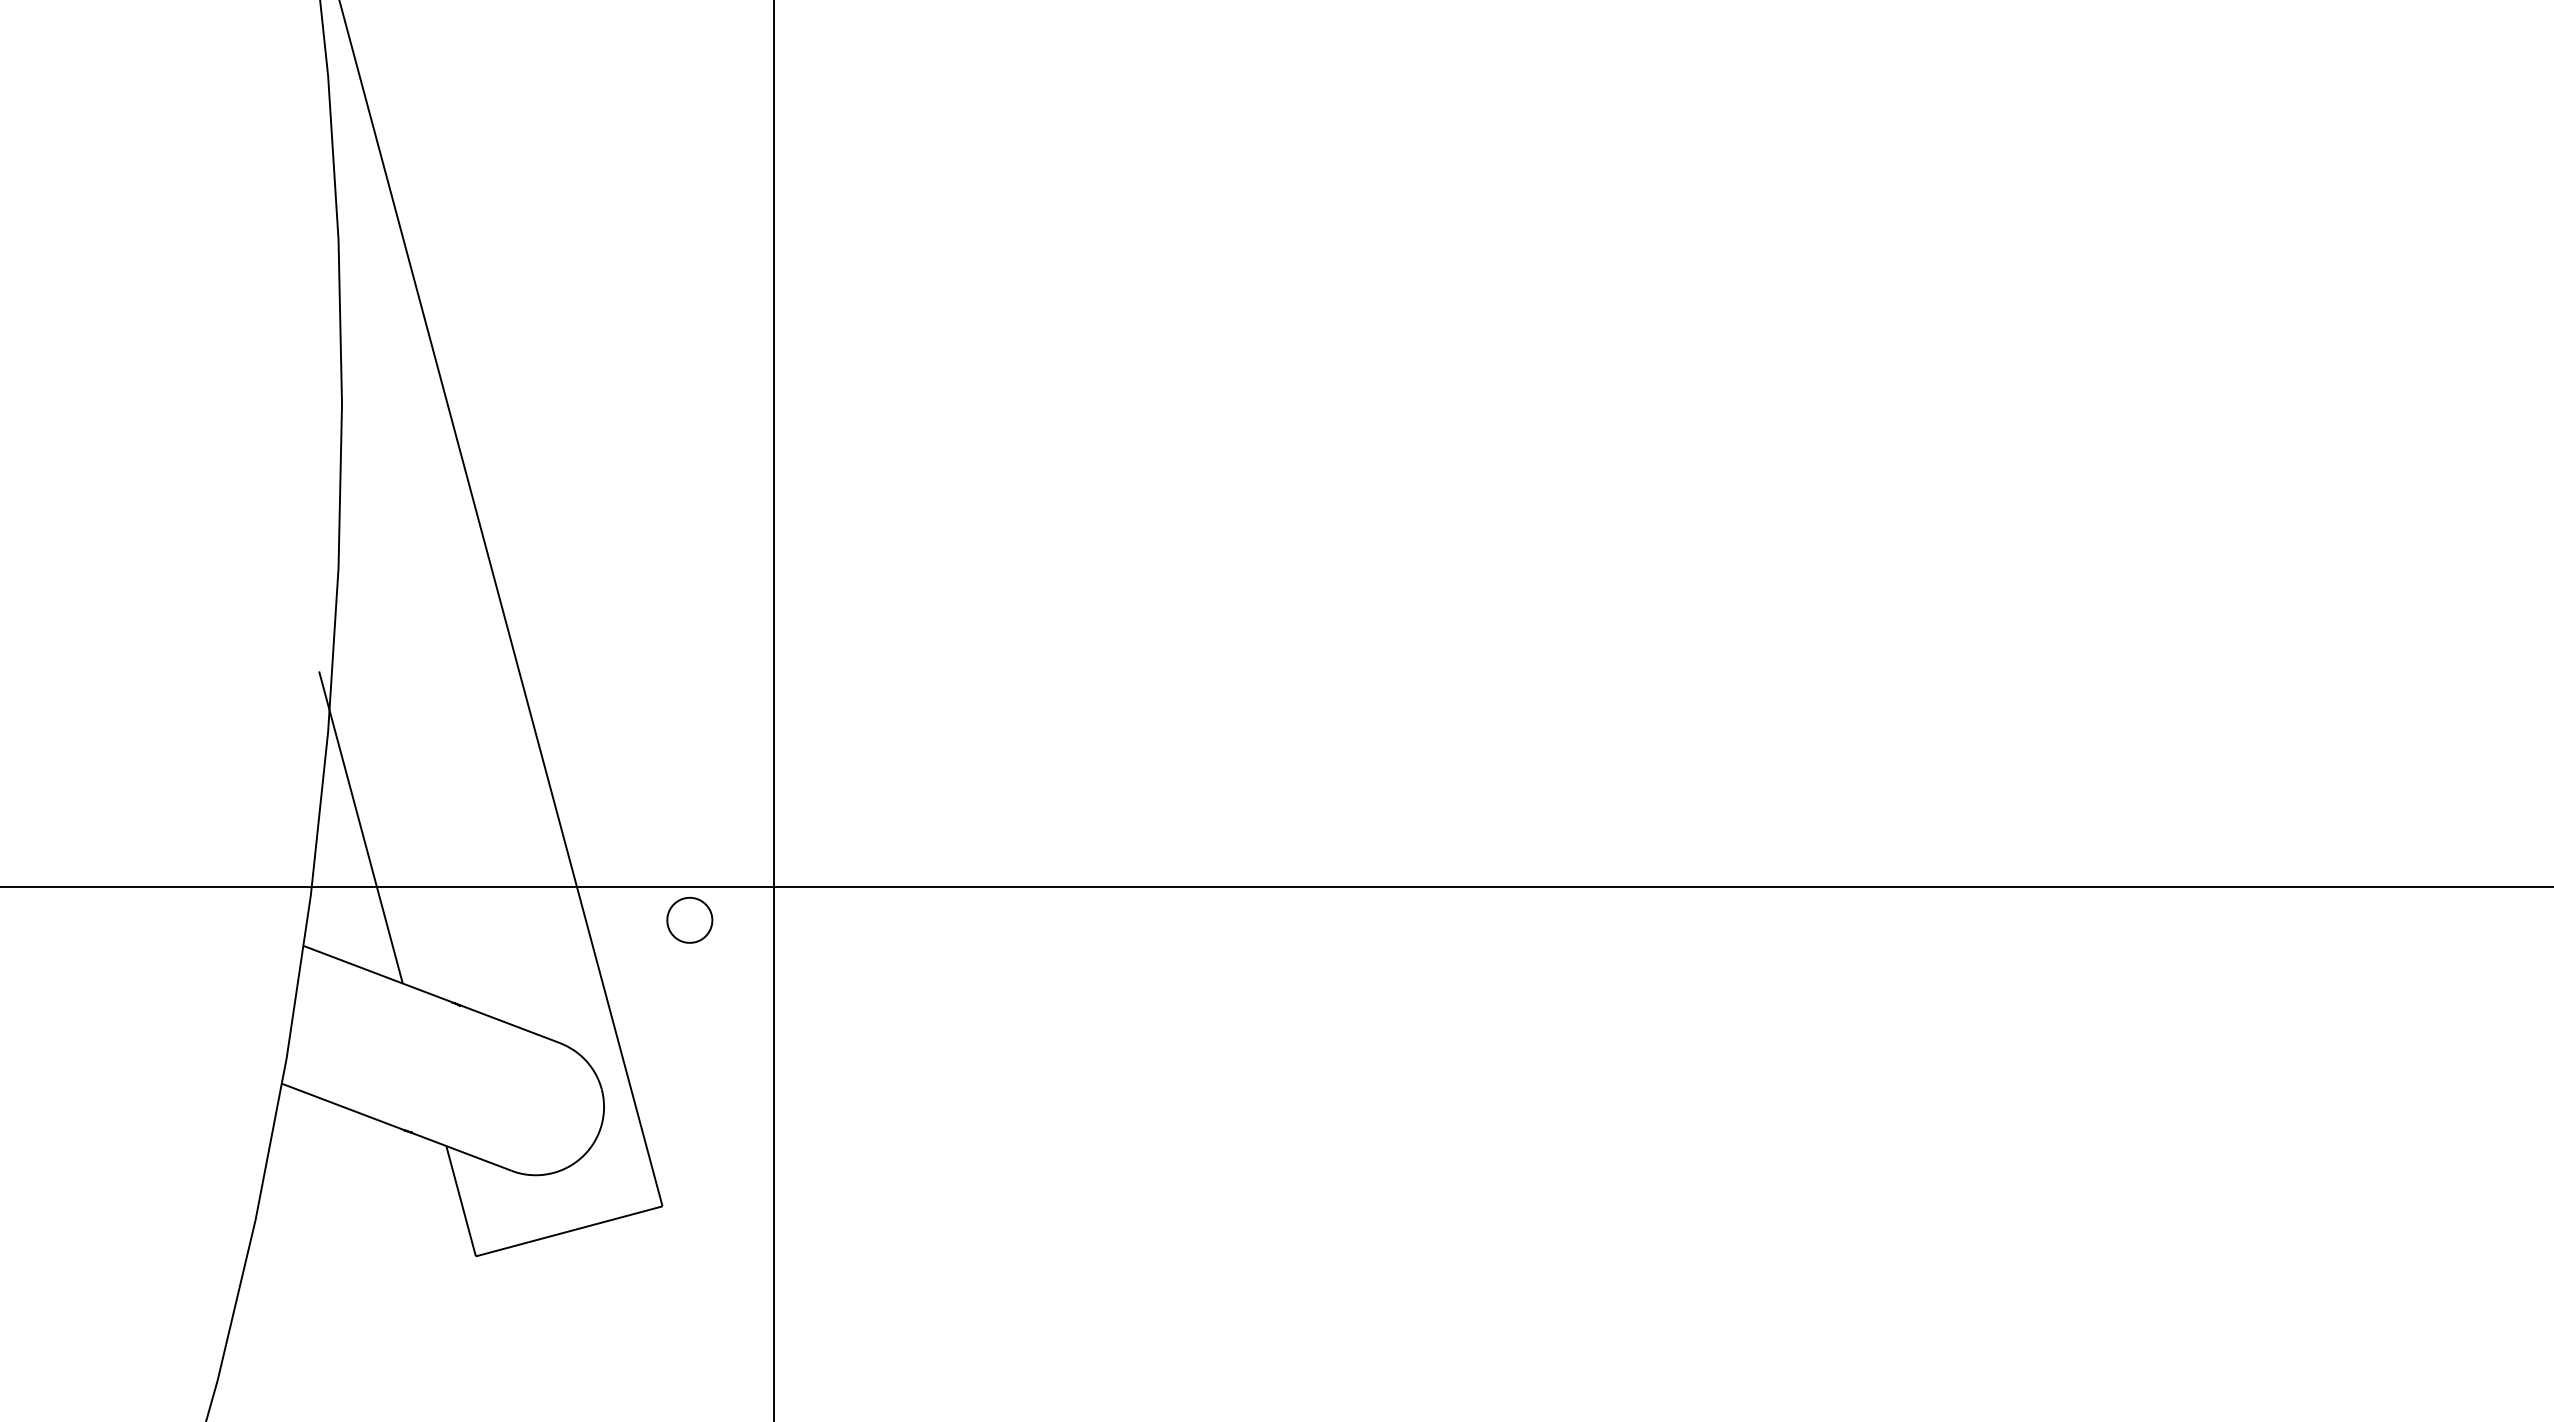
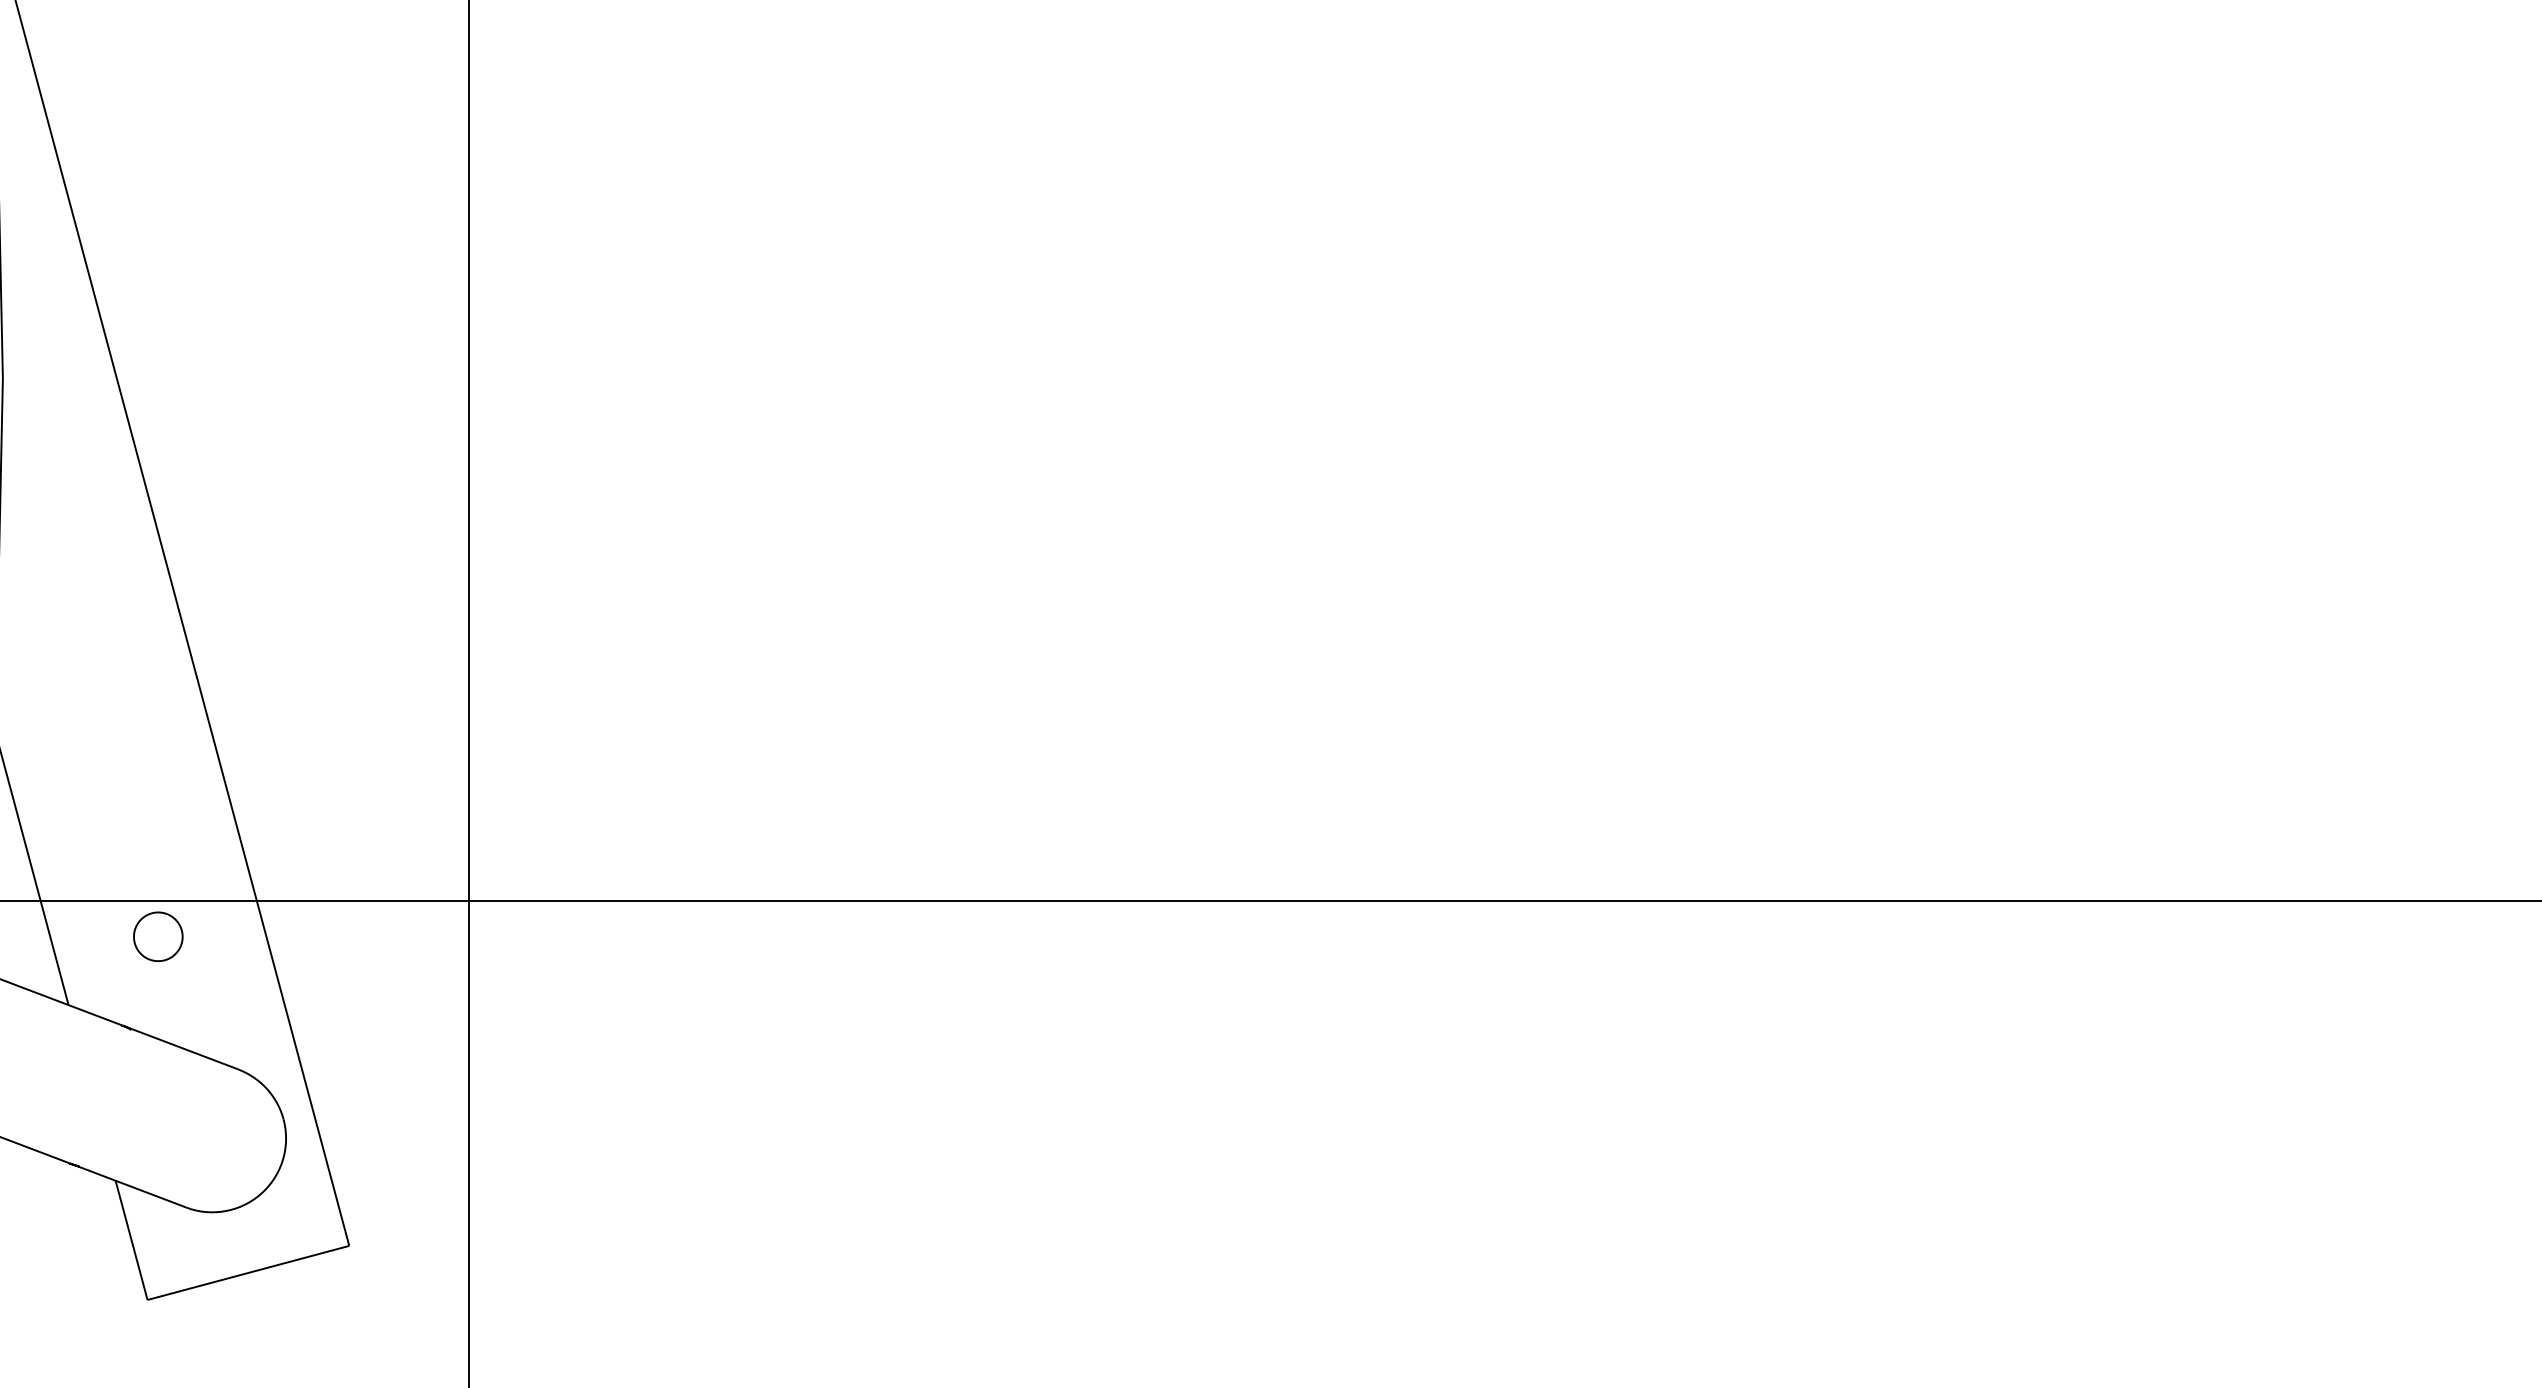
part: (689, 919) -> (157, 935), moved

